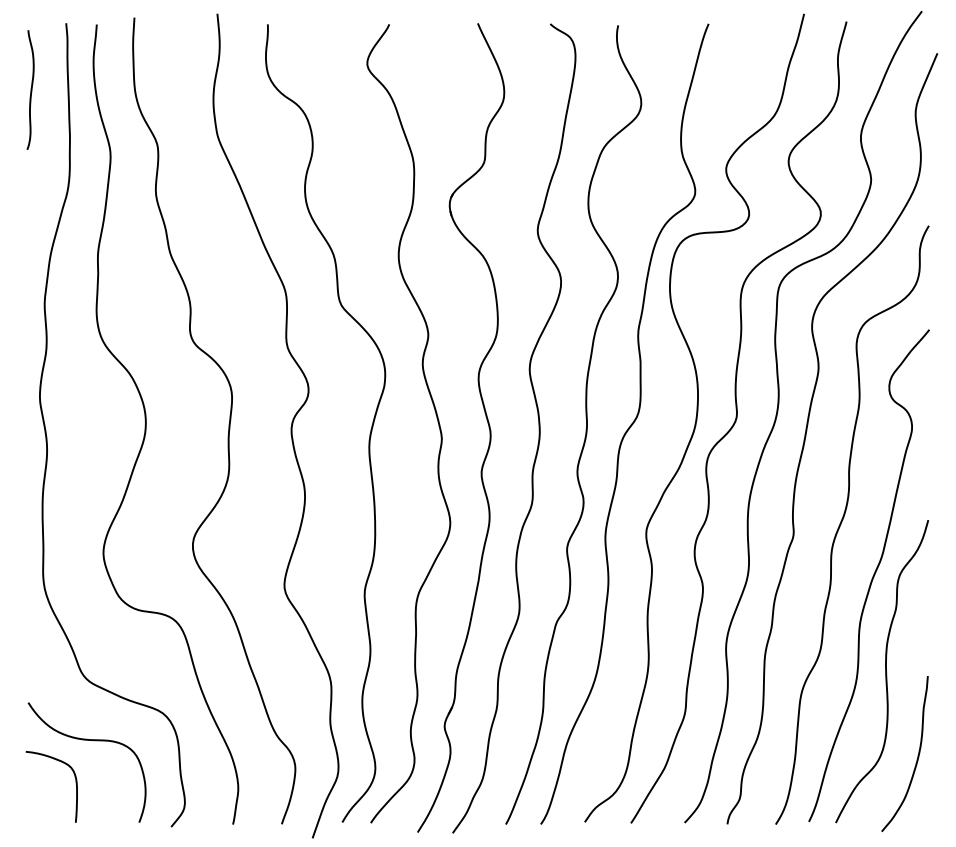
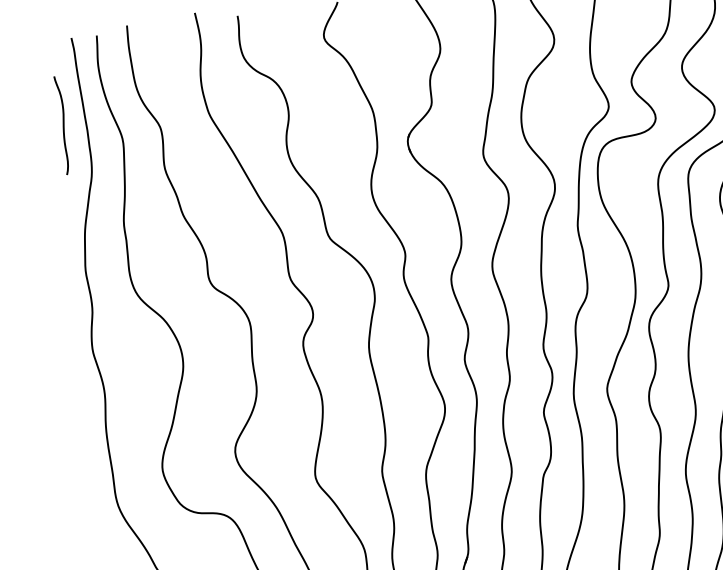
curve: (30, 89) -> (62, 125), moved

